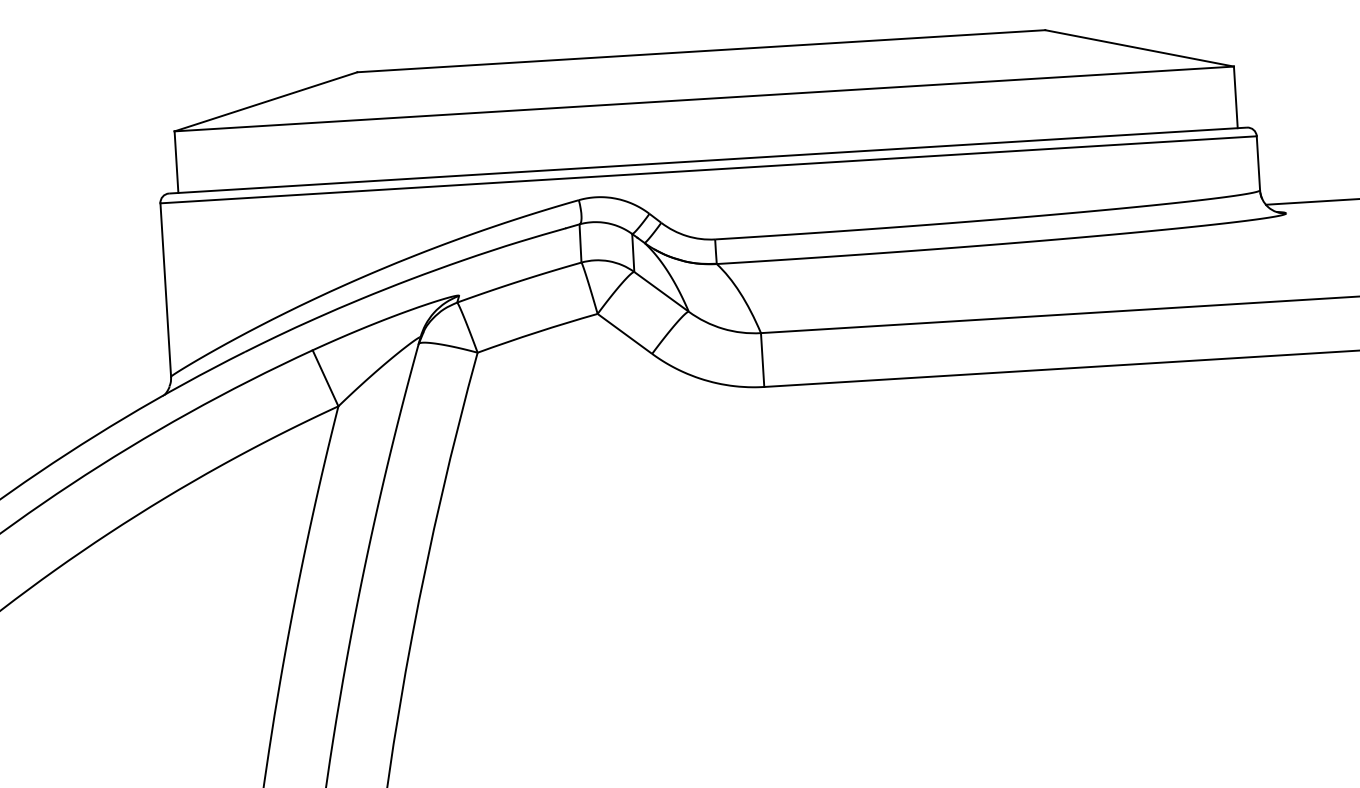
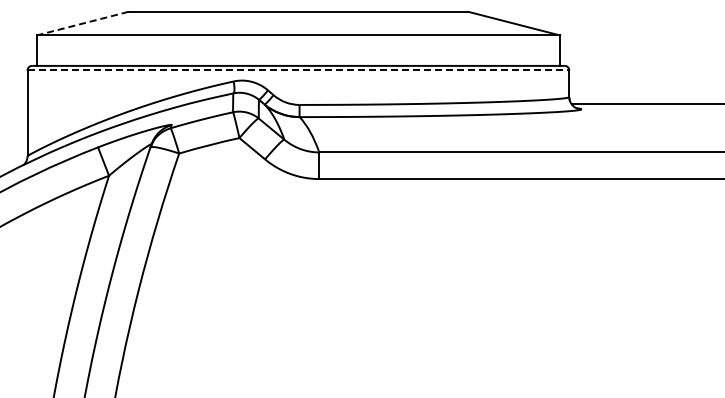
line: (265, 101) -> (82, 23), solid -> dashed
line: (708, 169) -> (298, 70), solid -> dashed

